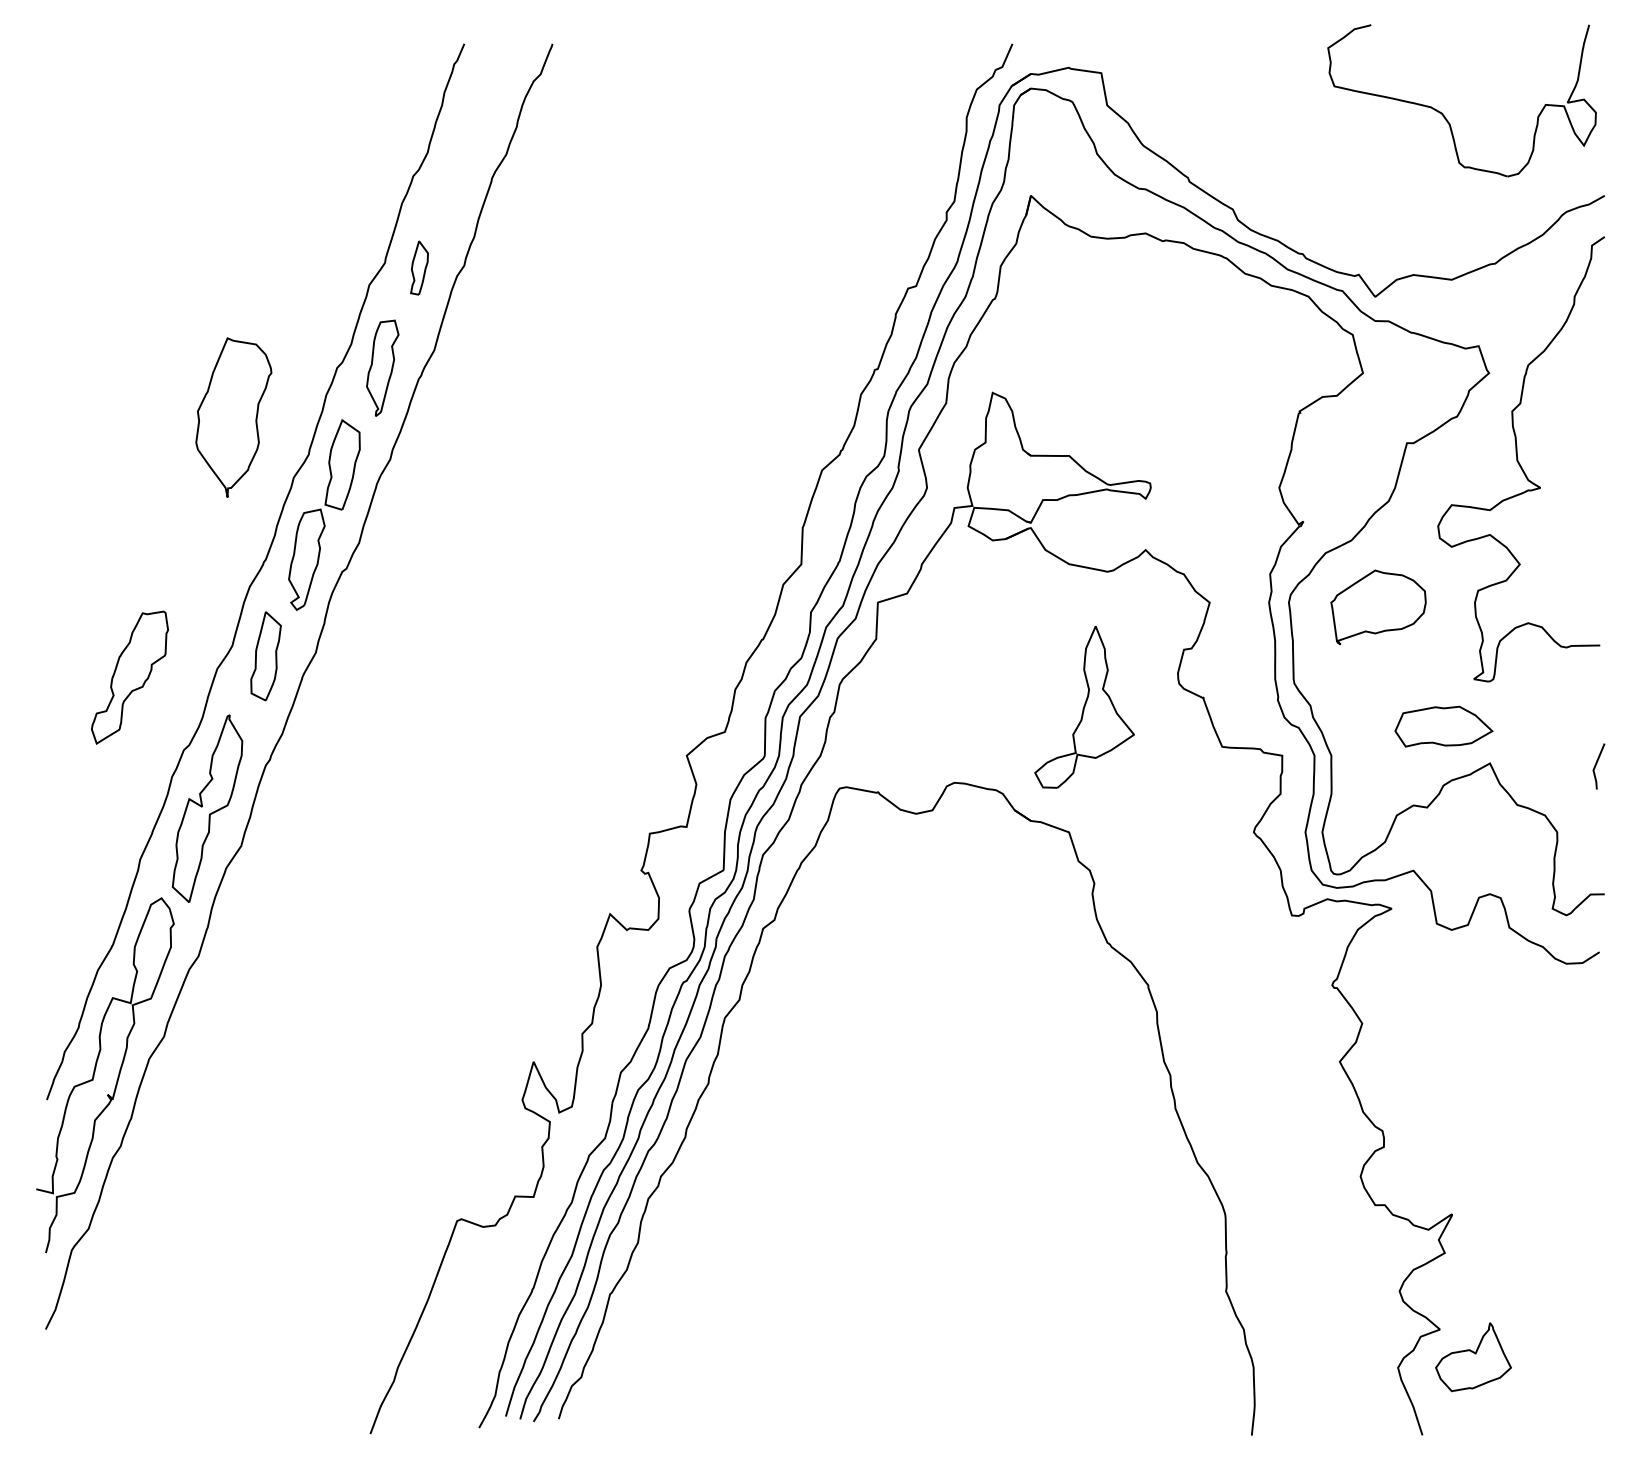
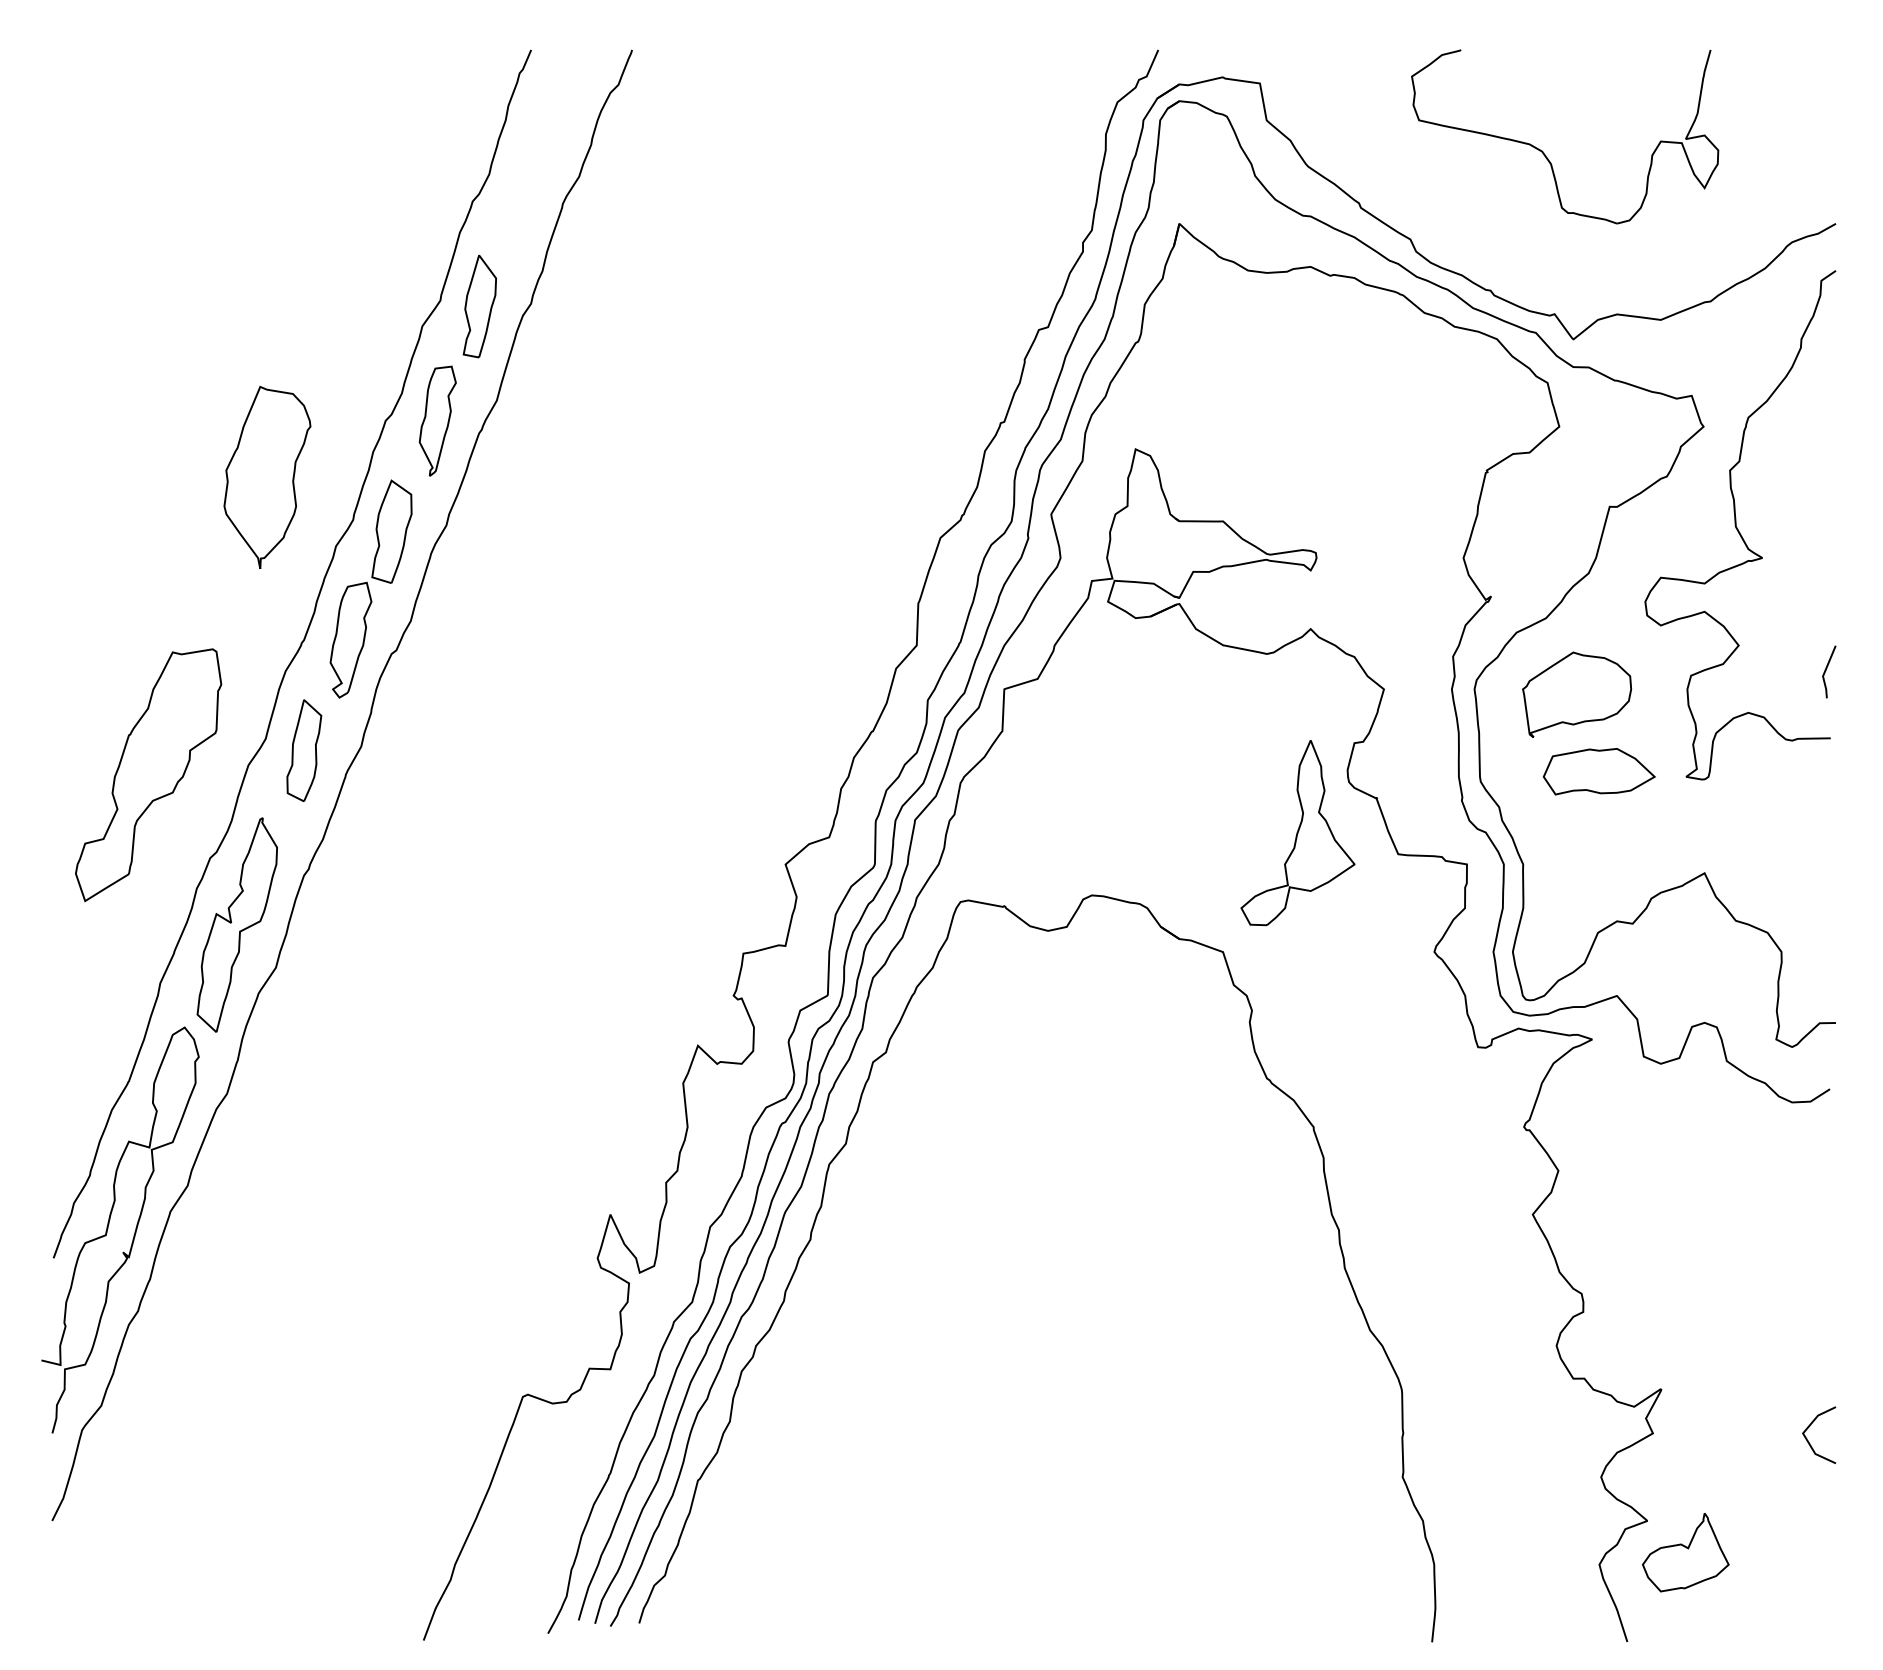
part: (1443, 113) -> (1543, 151), moved
part: (419, 267) -> (479, 305), size x1.67
part: (129, 677) -> (148, 774), size x1.67
part: (1084, 707) -> (1297, 833), moved
part: (1443, 726) -> (1598, 771), moved
line: (1596, 766) -> (1826, 671), moved
line: (1580, 1258) -> (1808, 1439), added

